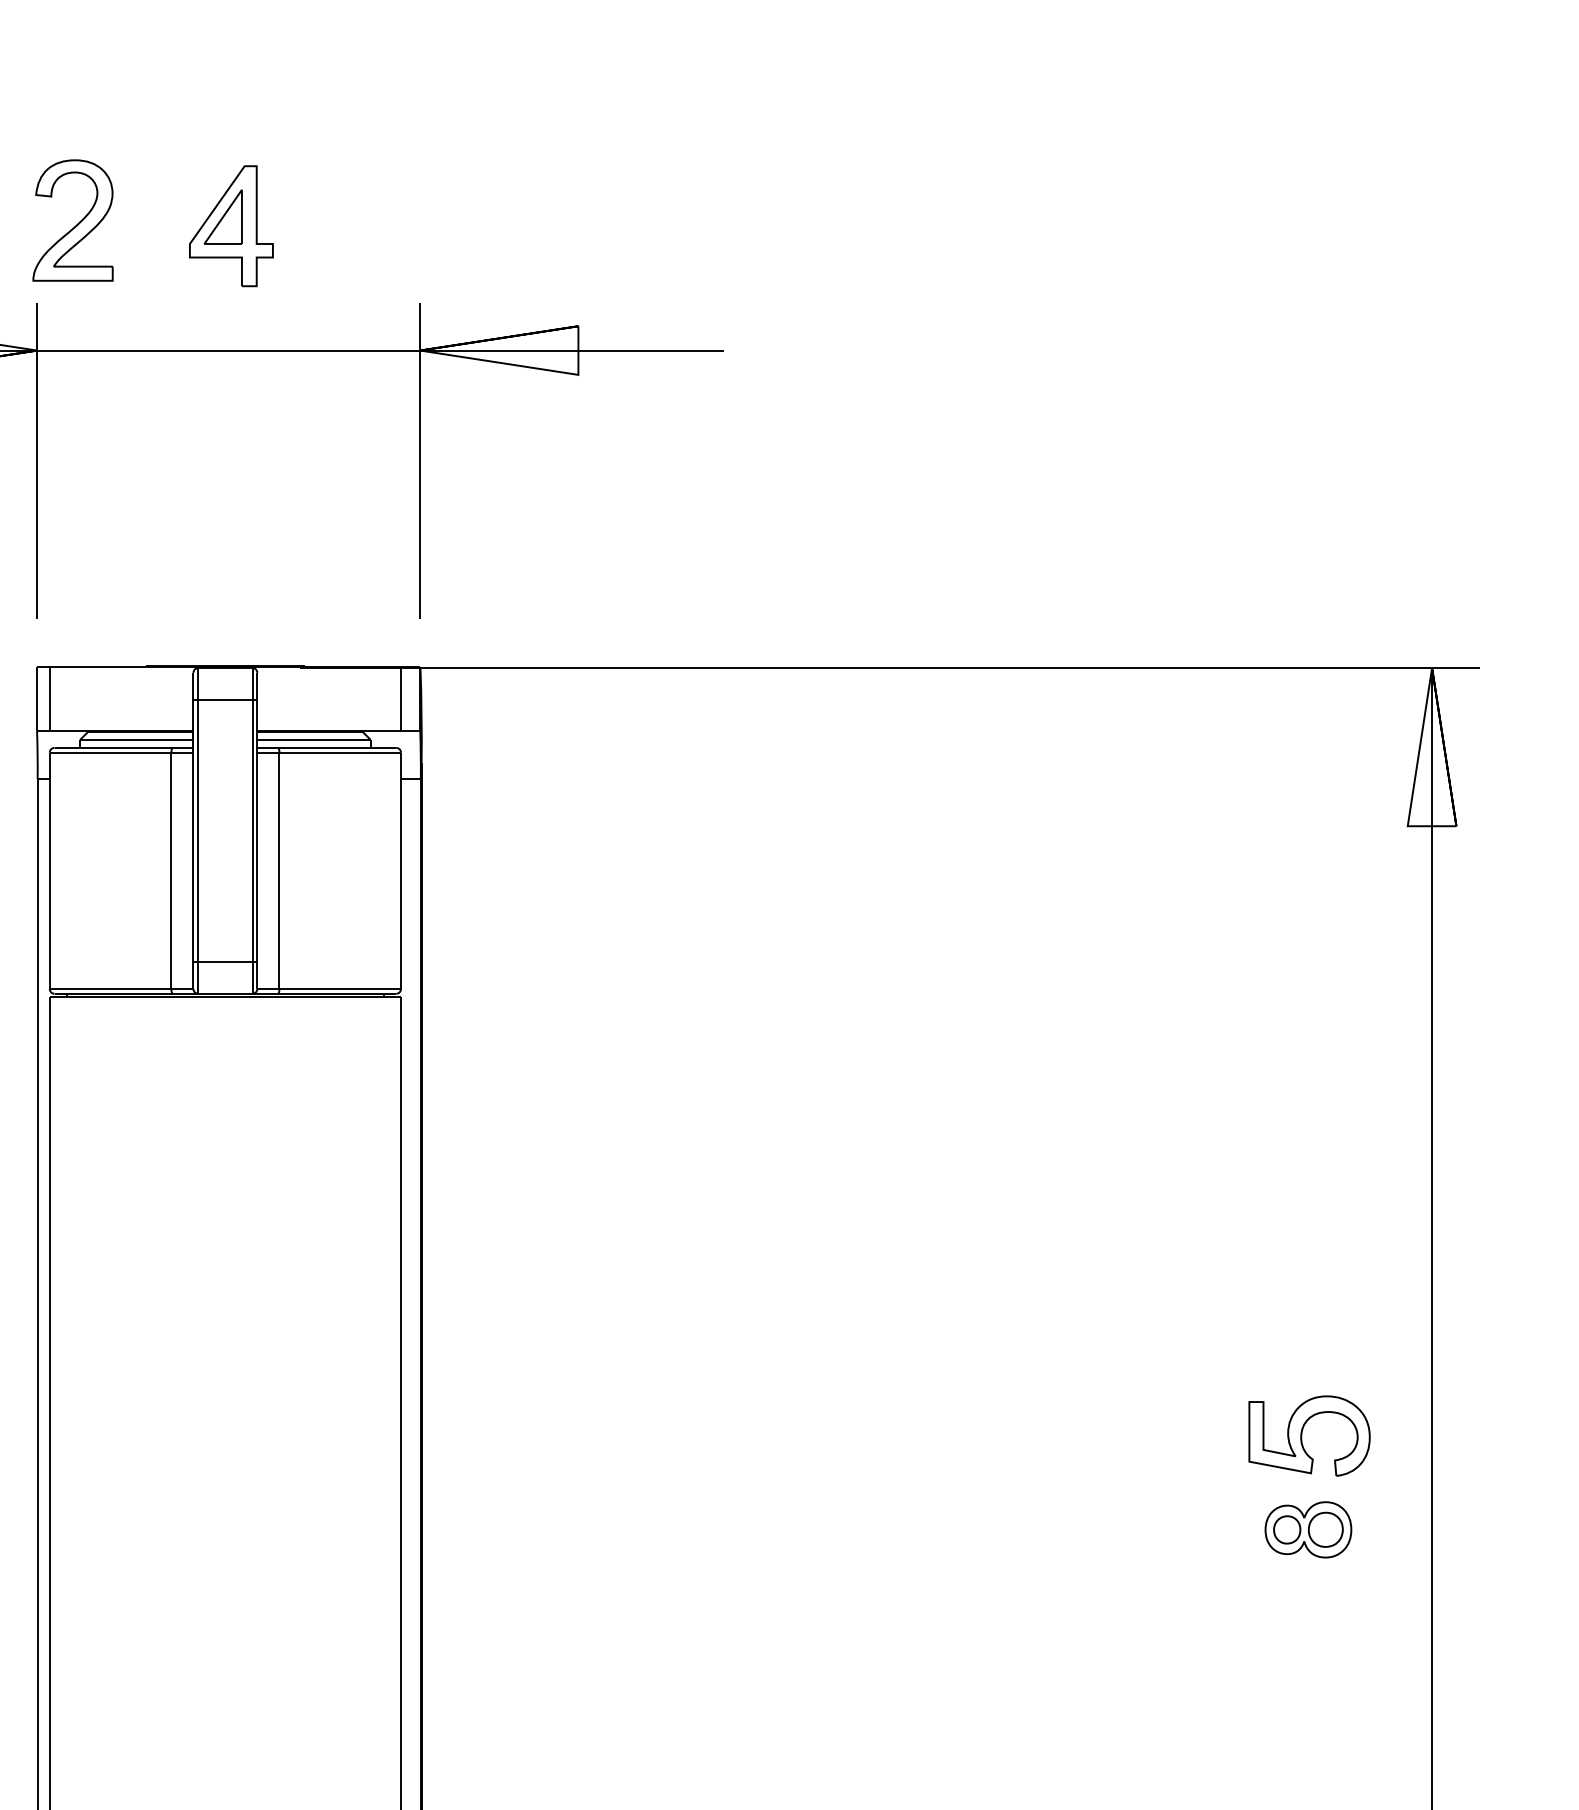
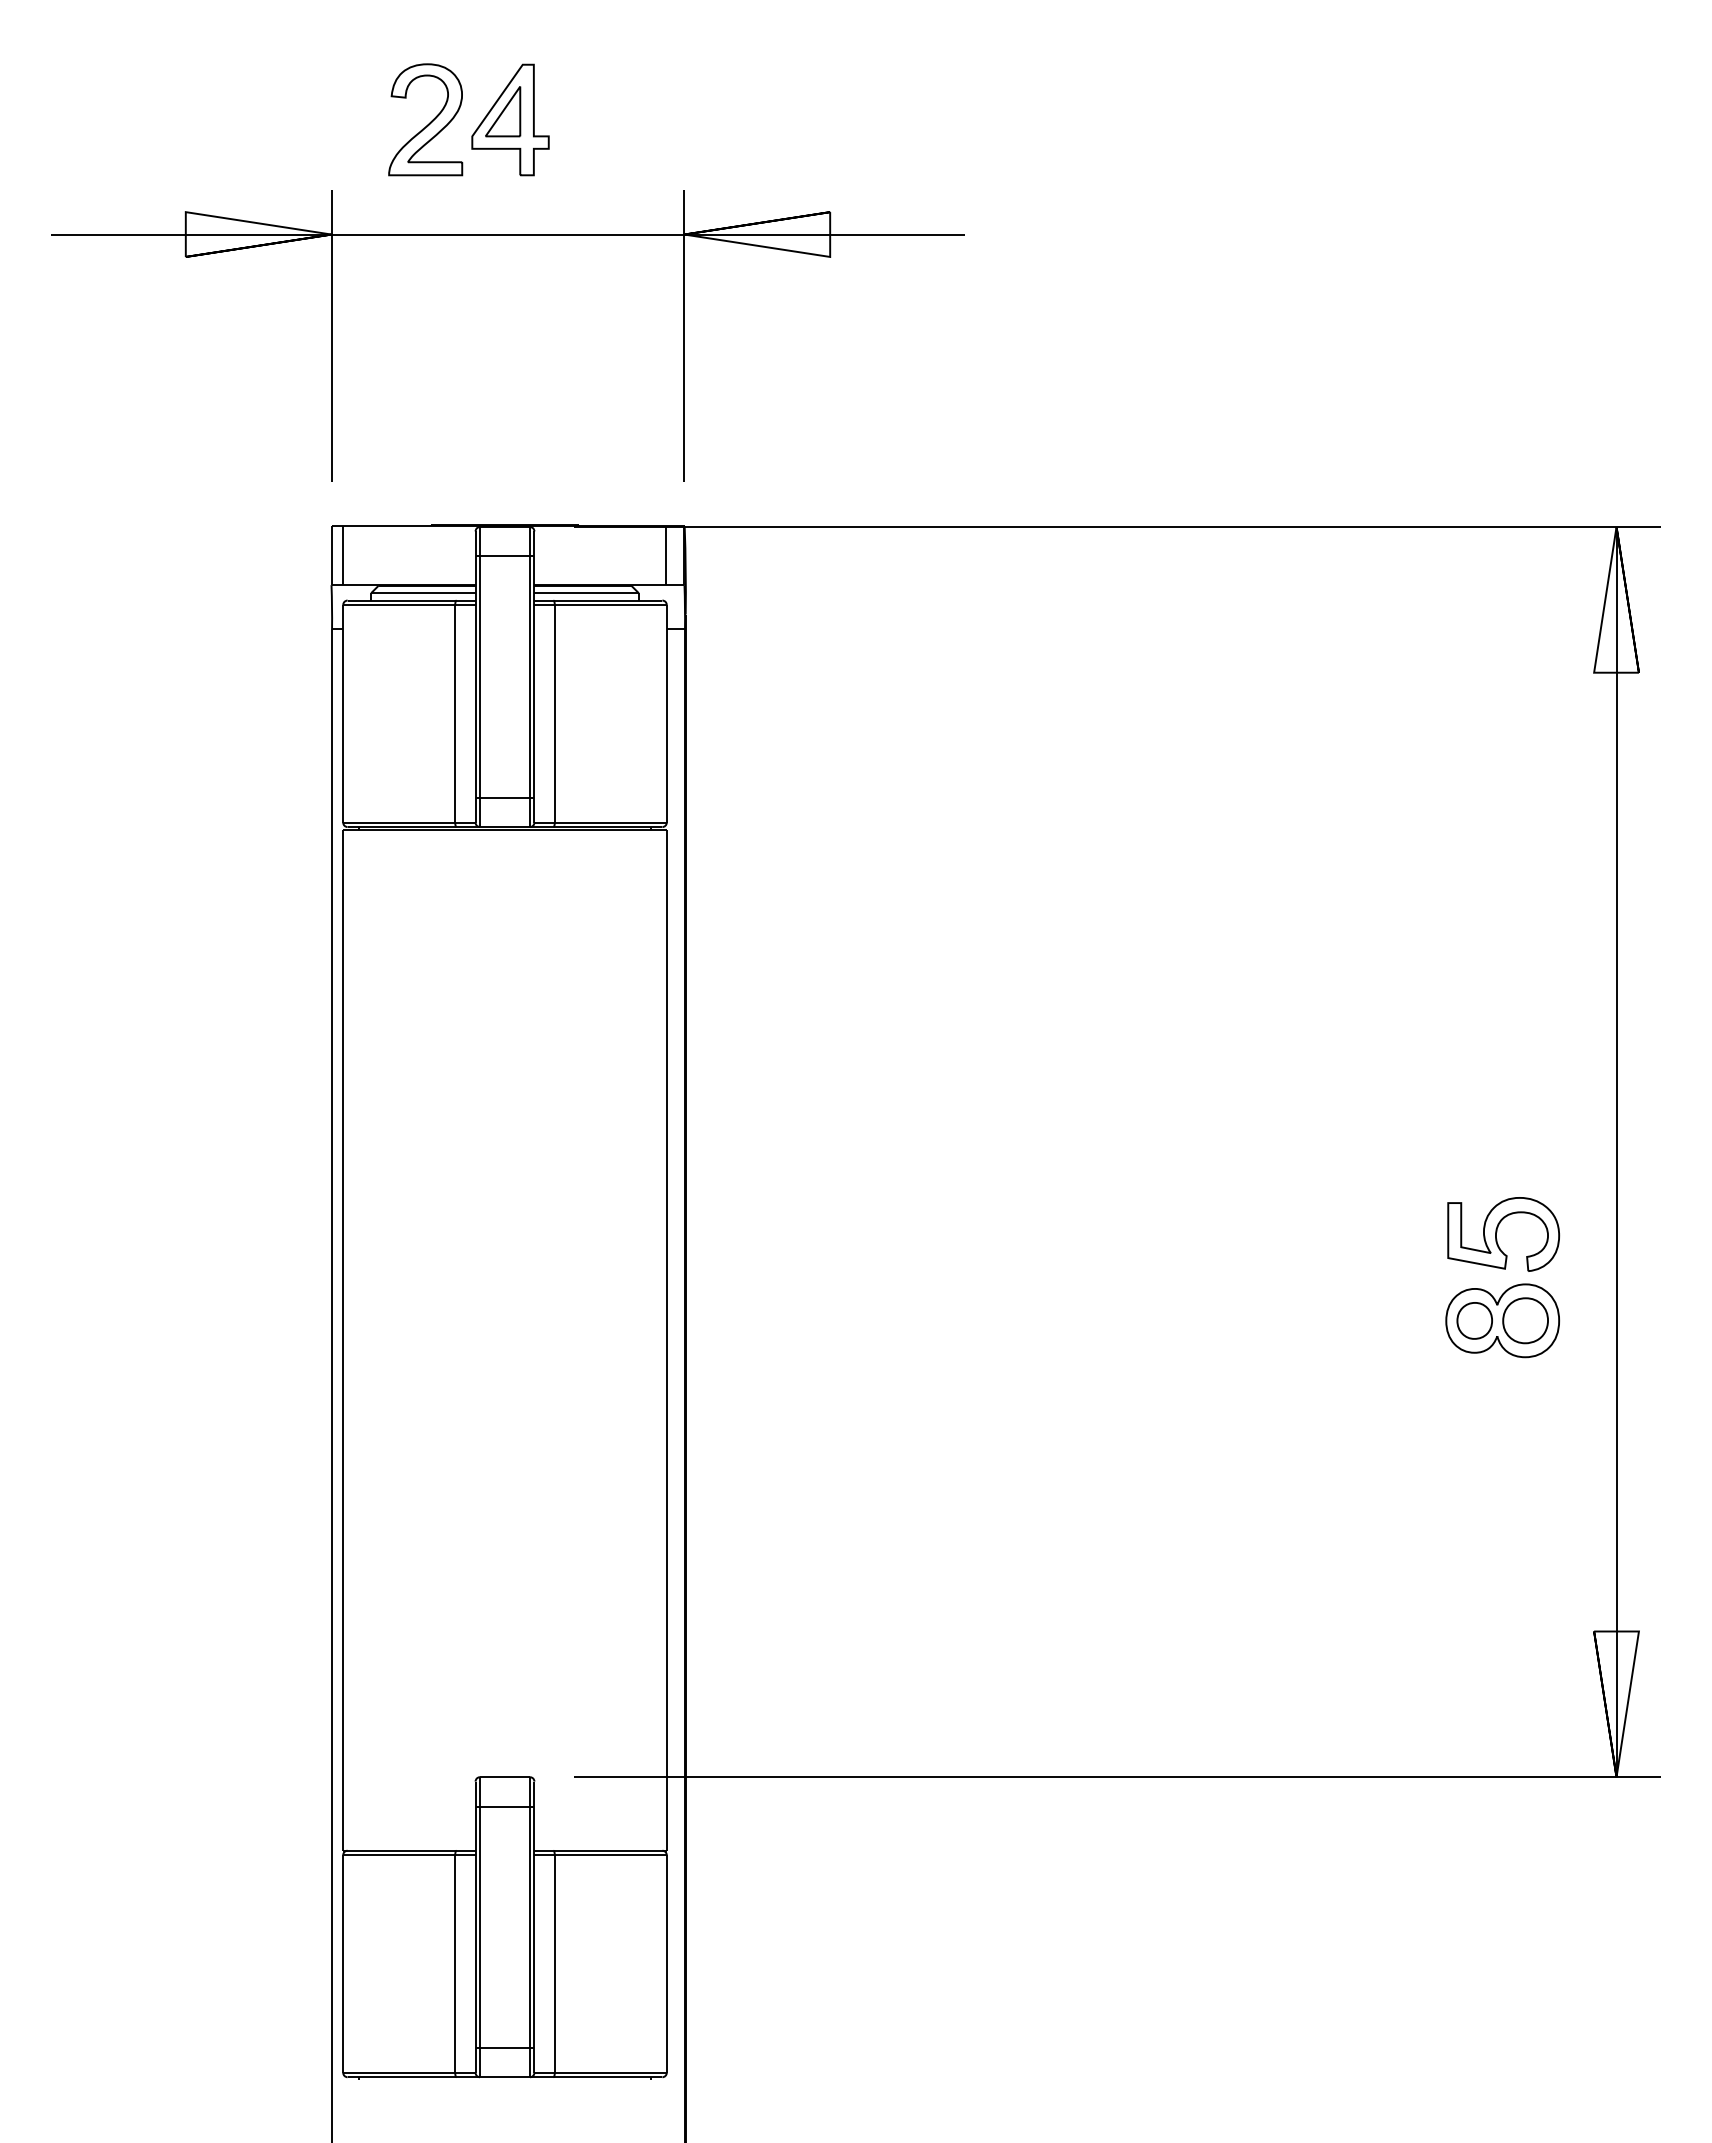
part: (72, 220) -> (425, 119), moved
part: (1308, 1529) -> (1502, 1320), size x1.43

